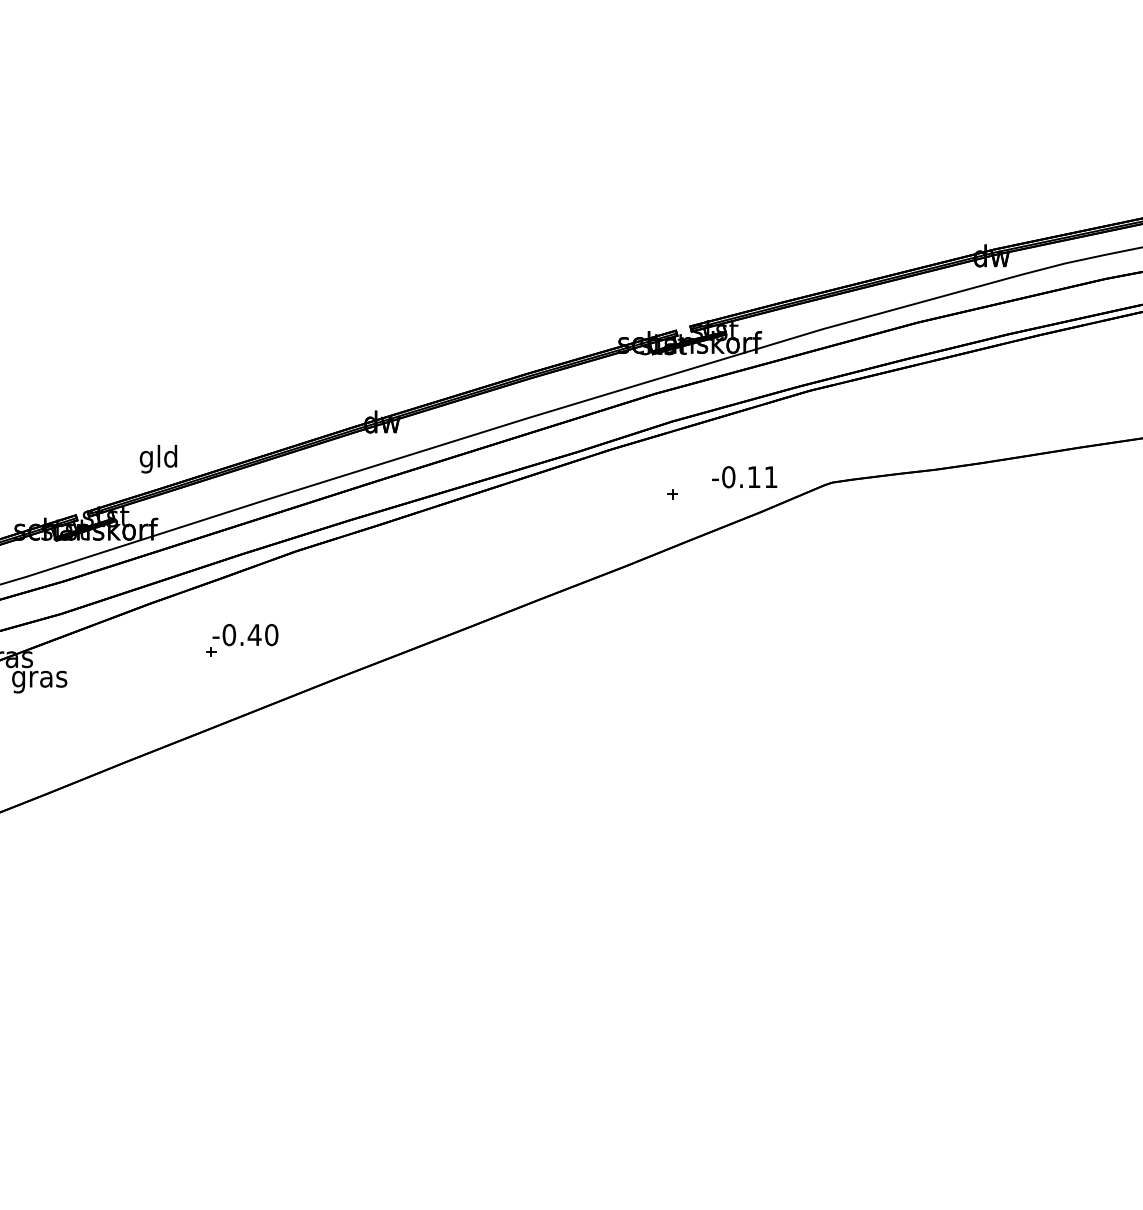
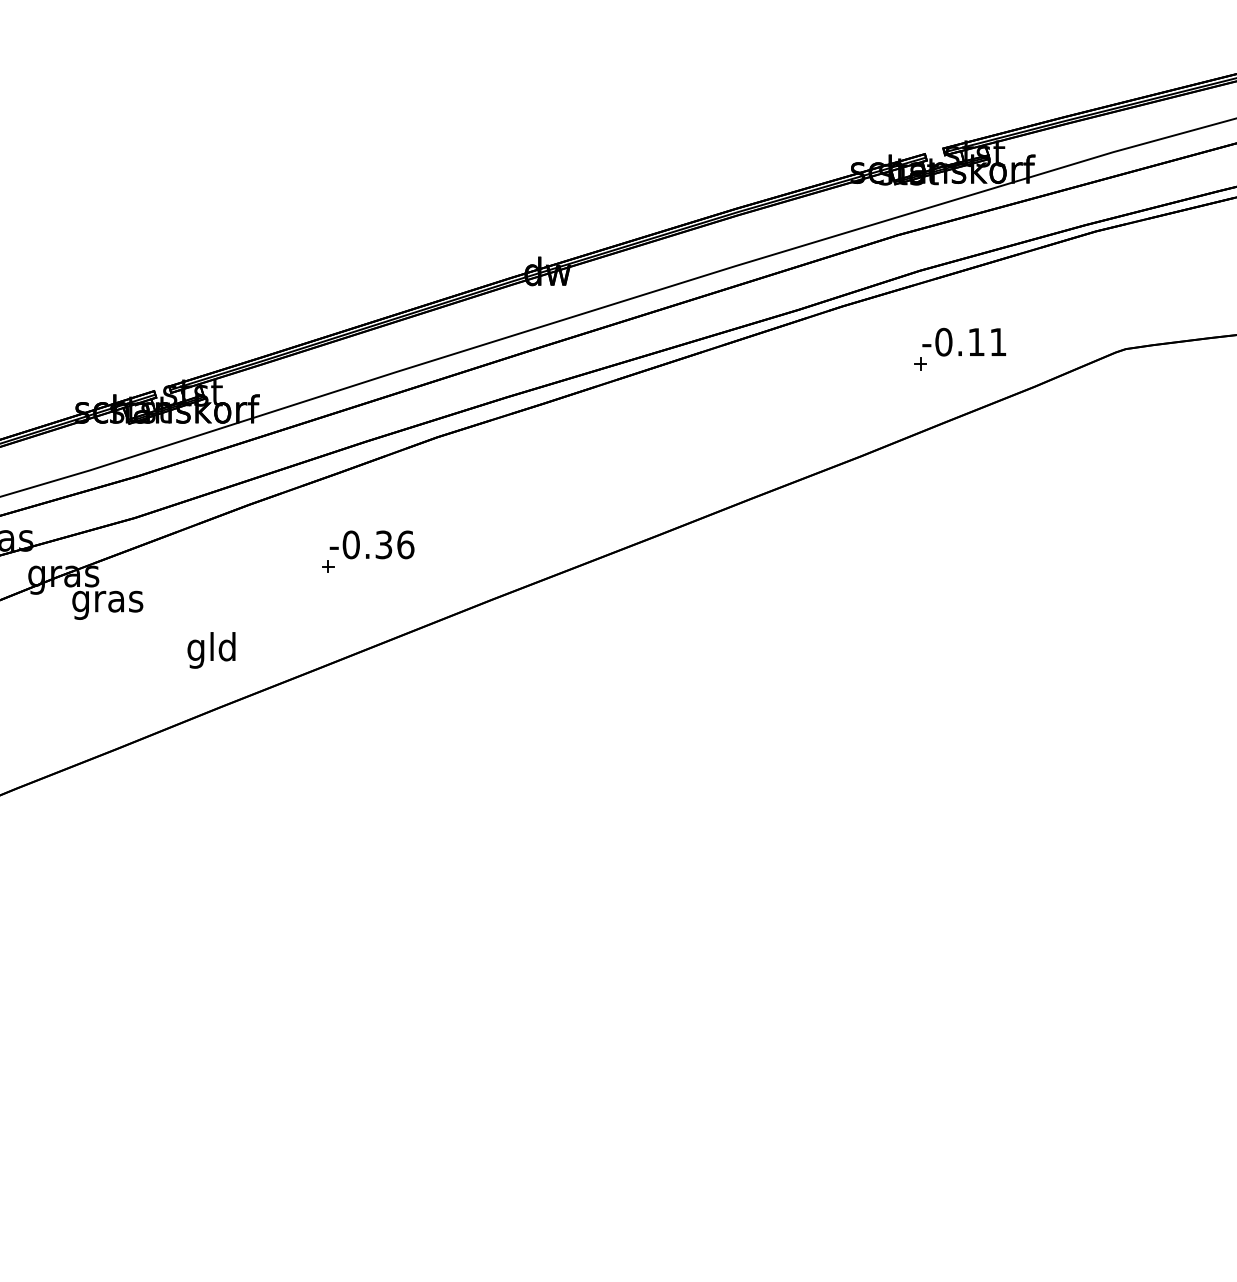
text: (158, 459) -> (211, 650), moved
text: (744, 477) -> (964, 342), moved
text: (262, 634) -> (393, 544), -0.40 -> -0.36

